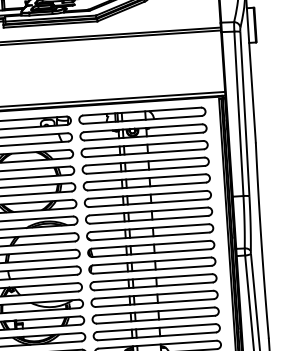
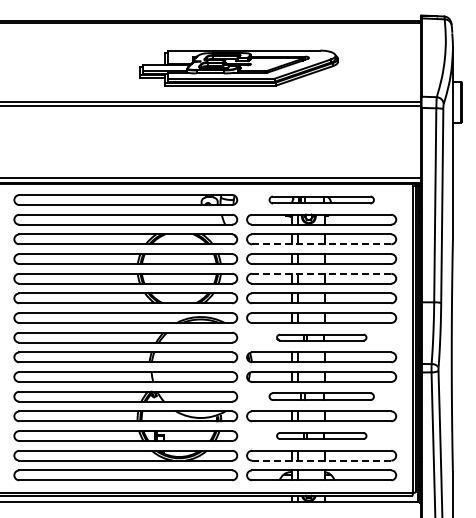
part: (142, 115) -> (321, 199), size x0.7
line: (144, 153) -> (321, 244), solid -> dashed
line: (146, 177) -> (321, 273), solid -> dashed
part: (150, 232) -> (321, 337), size x0.6
part: (153, 282) -> (321, 396), size x0.7
part: (155, 315) -> (321, 435), size x0.6
line: (156, 336) -> (321, 460), solid -> dashed

